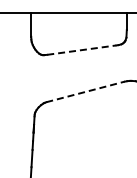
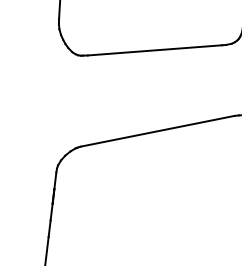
line: (81, 50) -> (154, 51), dashed -> solid
line: (85, 91) -> (157, 130), dashed -> solid

